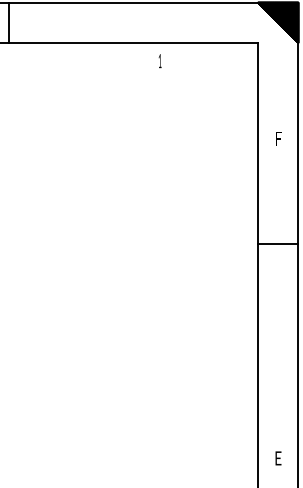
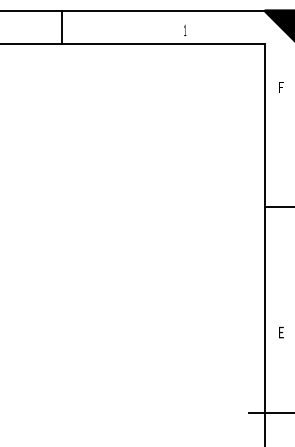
text: (160, 60) -> (185, 29), moved
text: (278, 138) -> (281, 87), moved
text: (278, 458) -> (281, 332), moved

